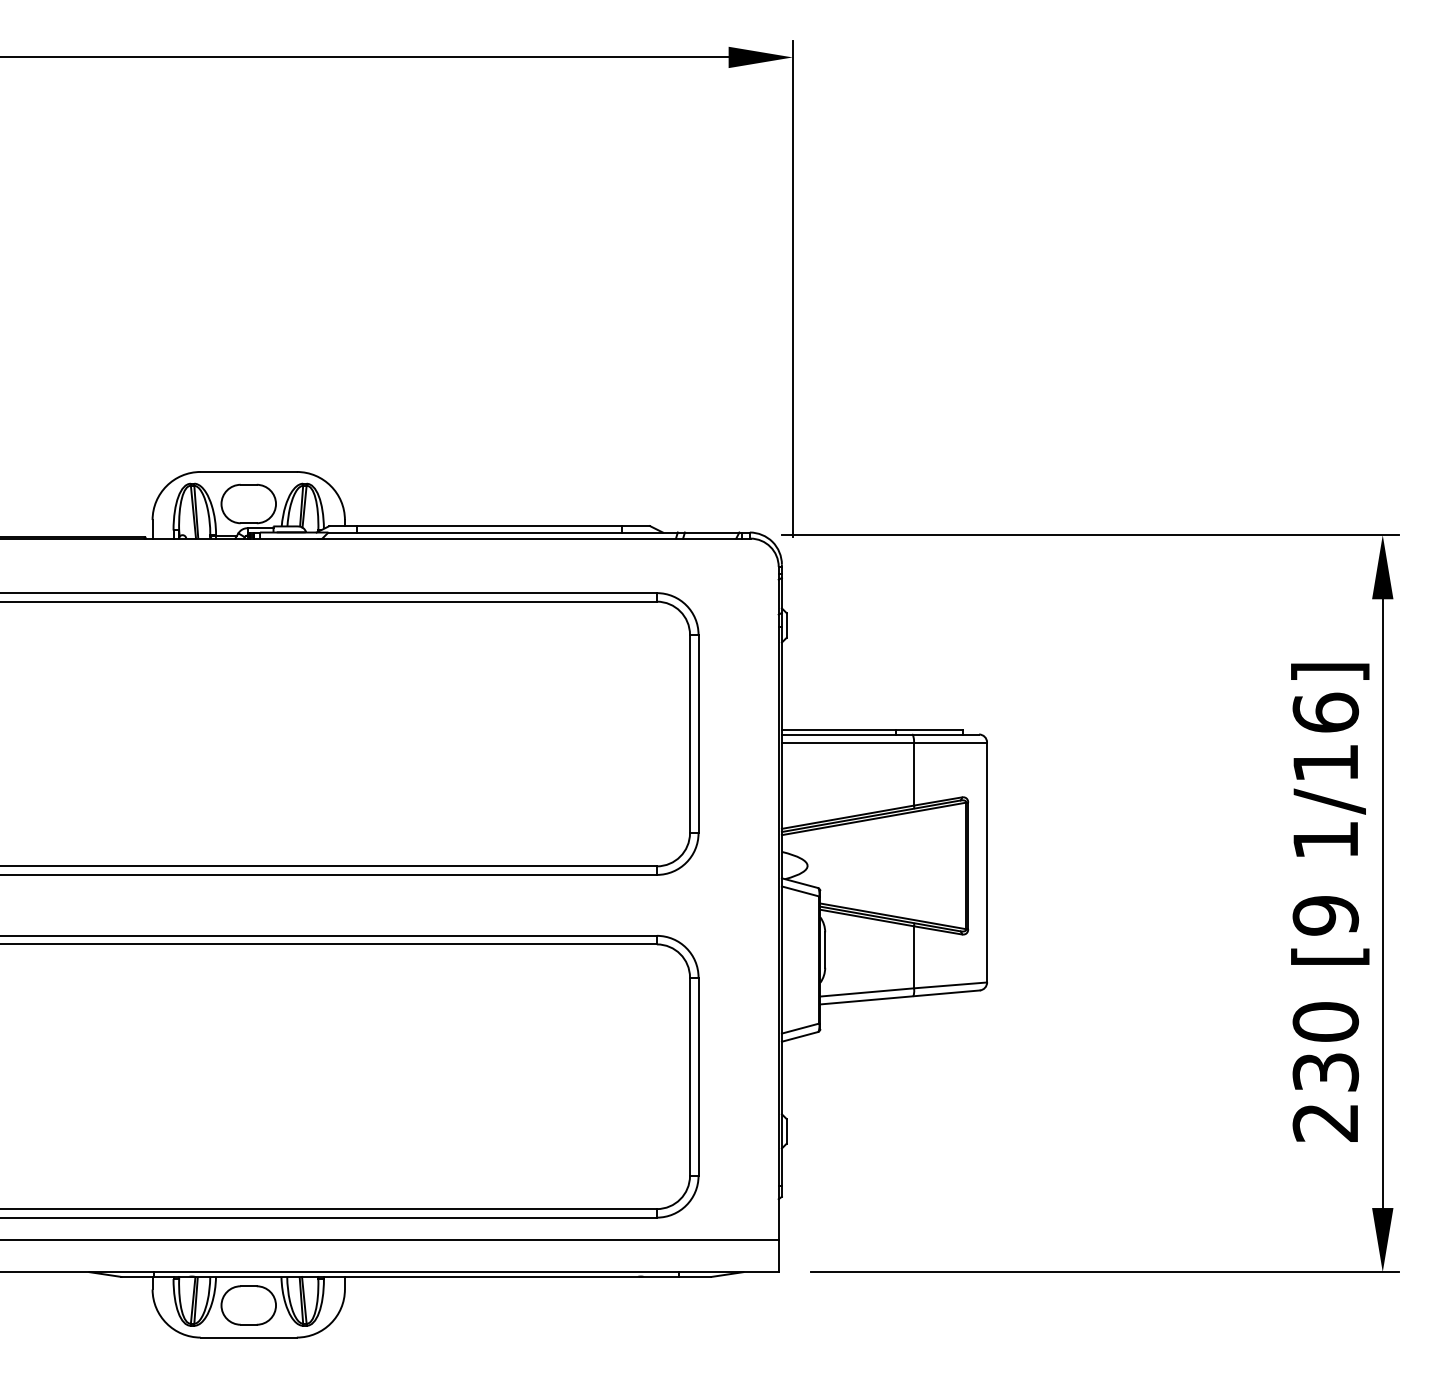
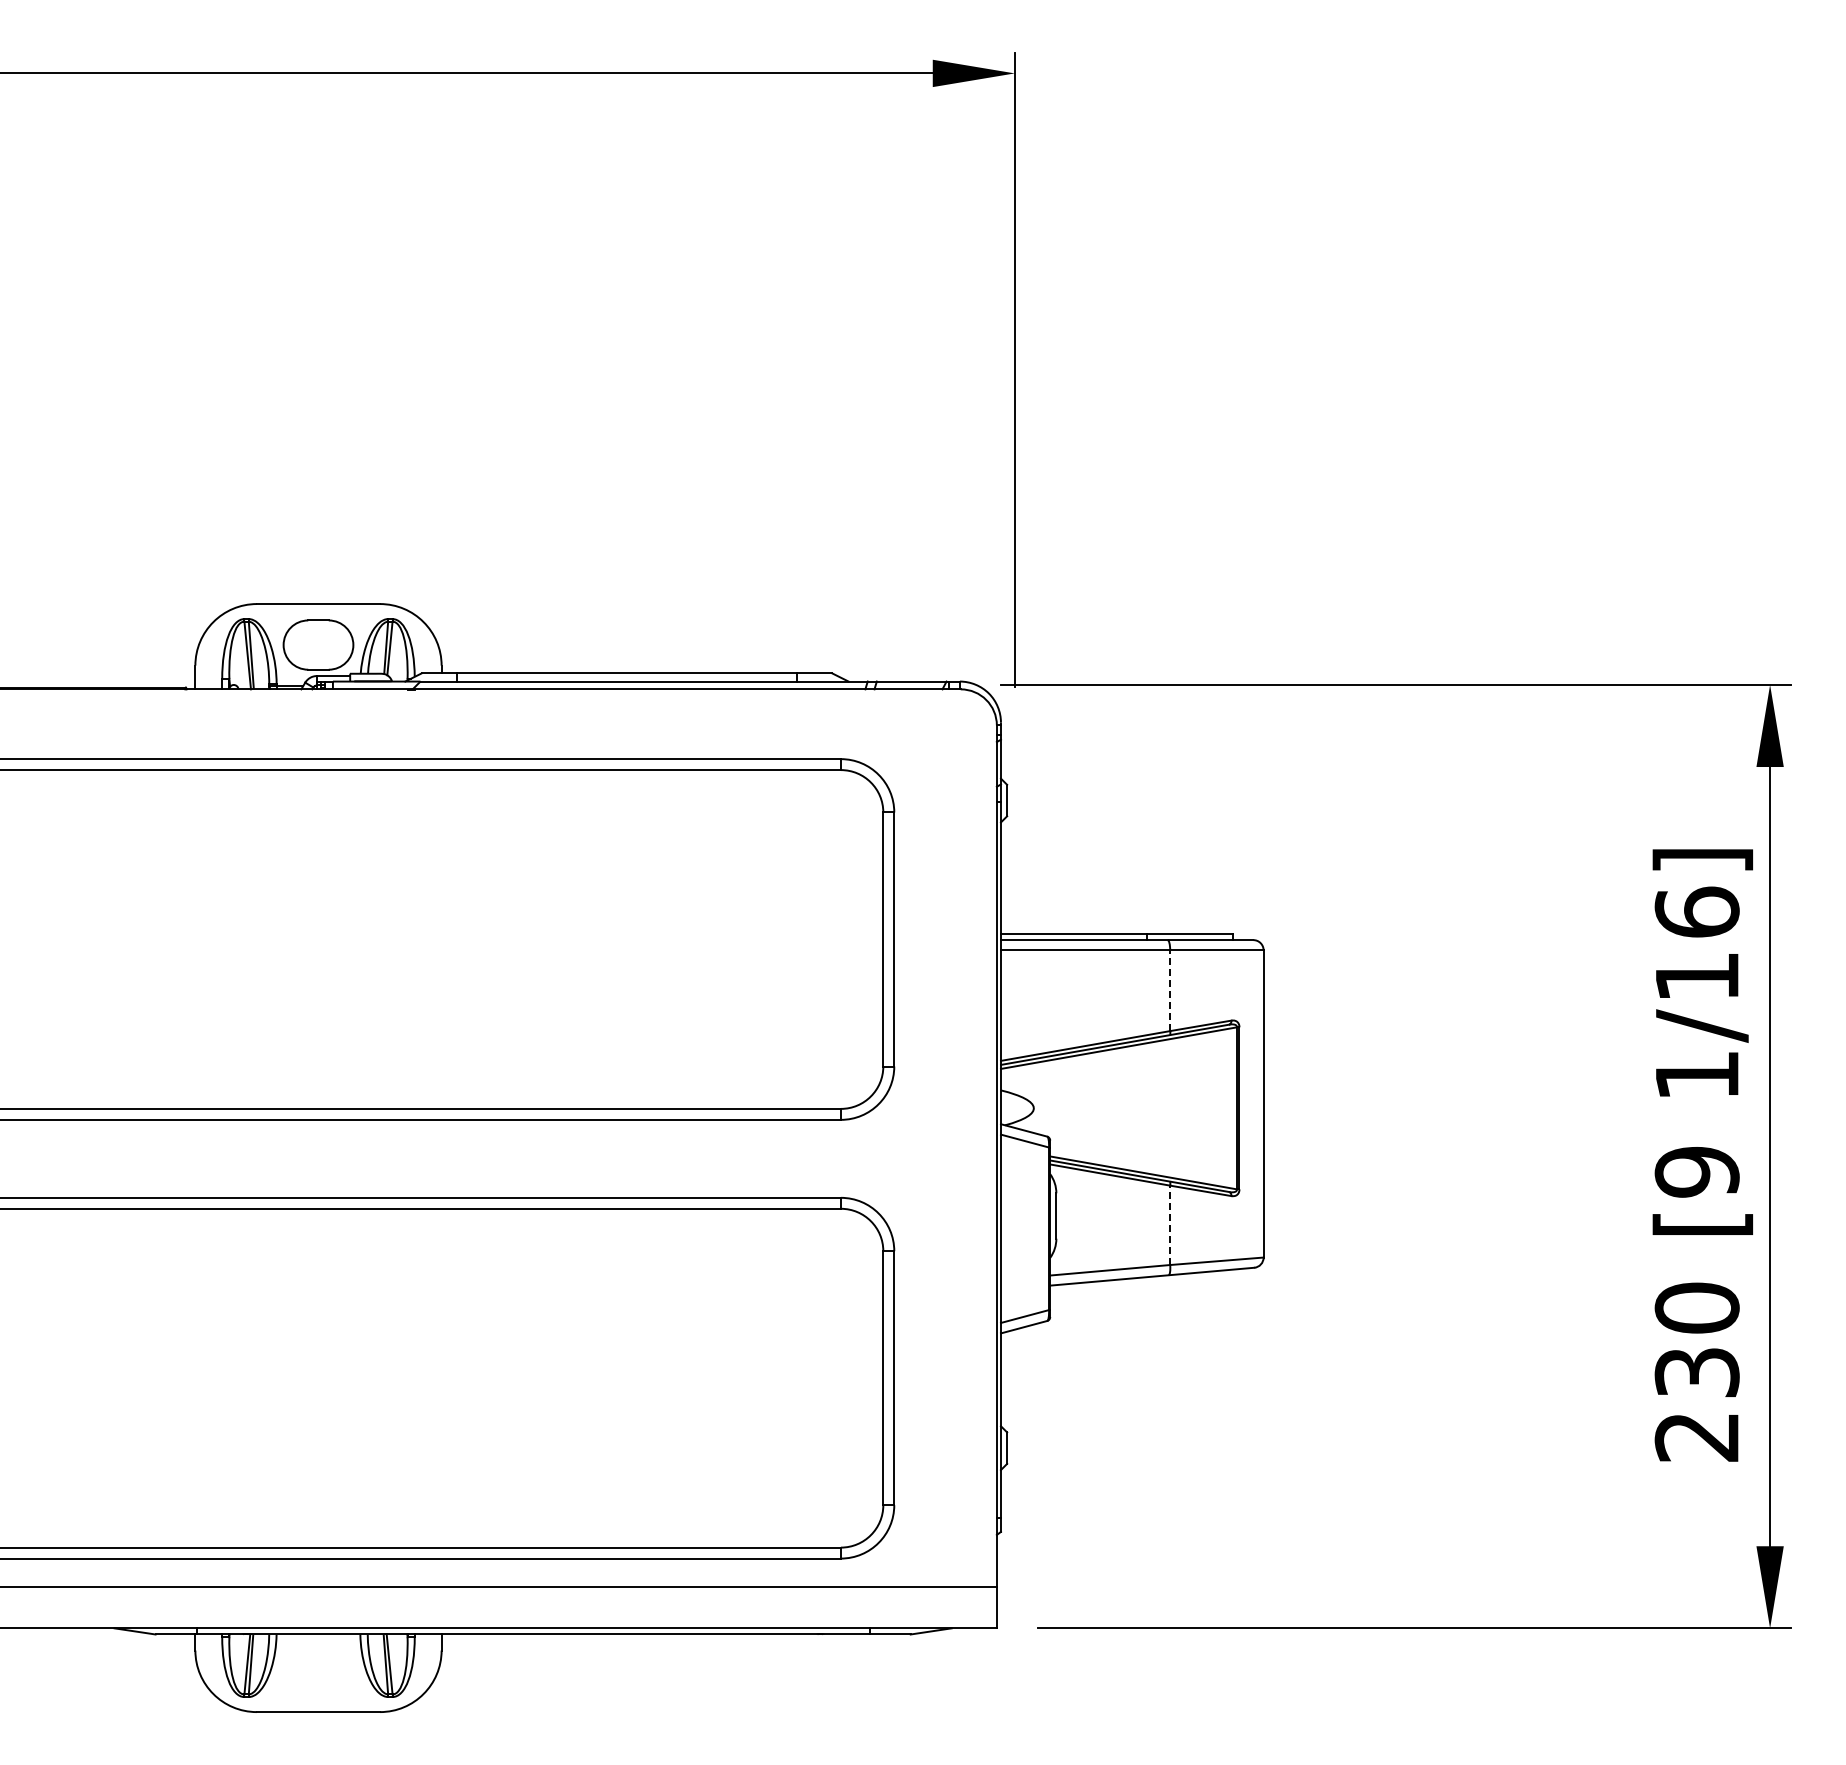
line: (914, 773) -> (1170, 990), solid -> dashed
line: (914, 957) -> (1170, 1225), solid -> dashed
part: (248, 1305) -> (318, 1670), removed

